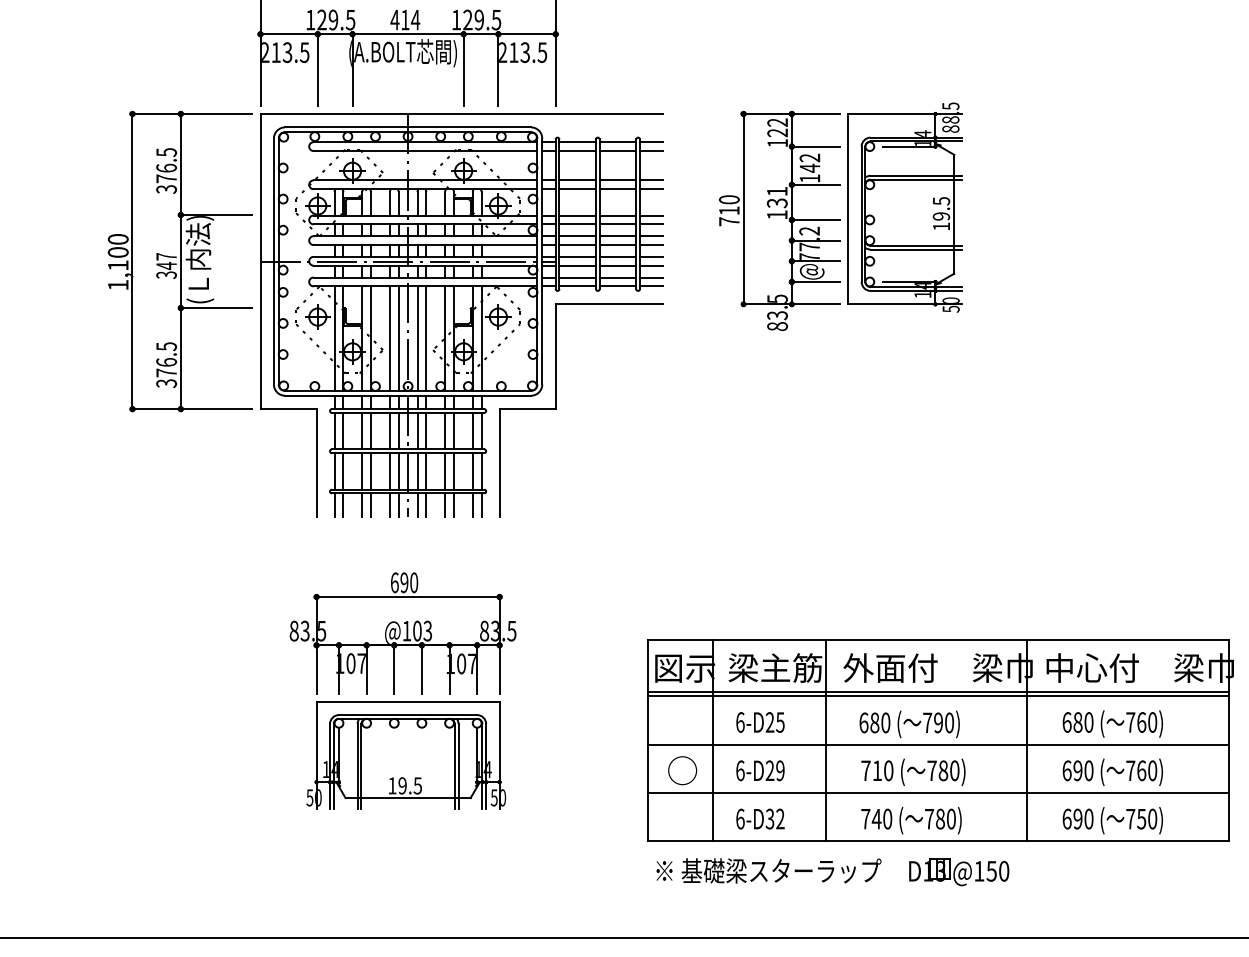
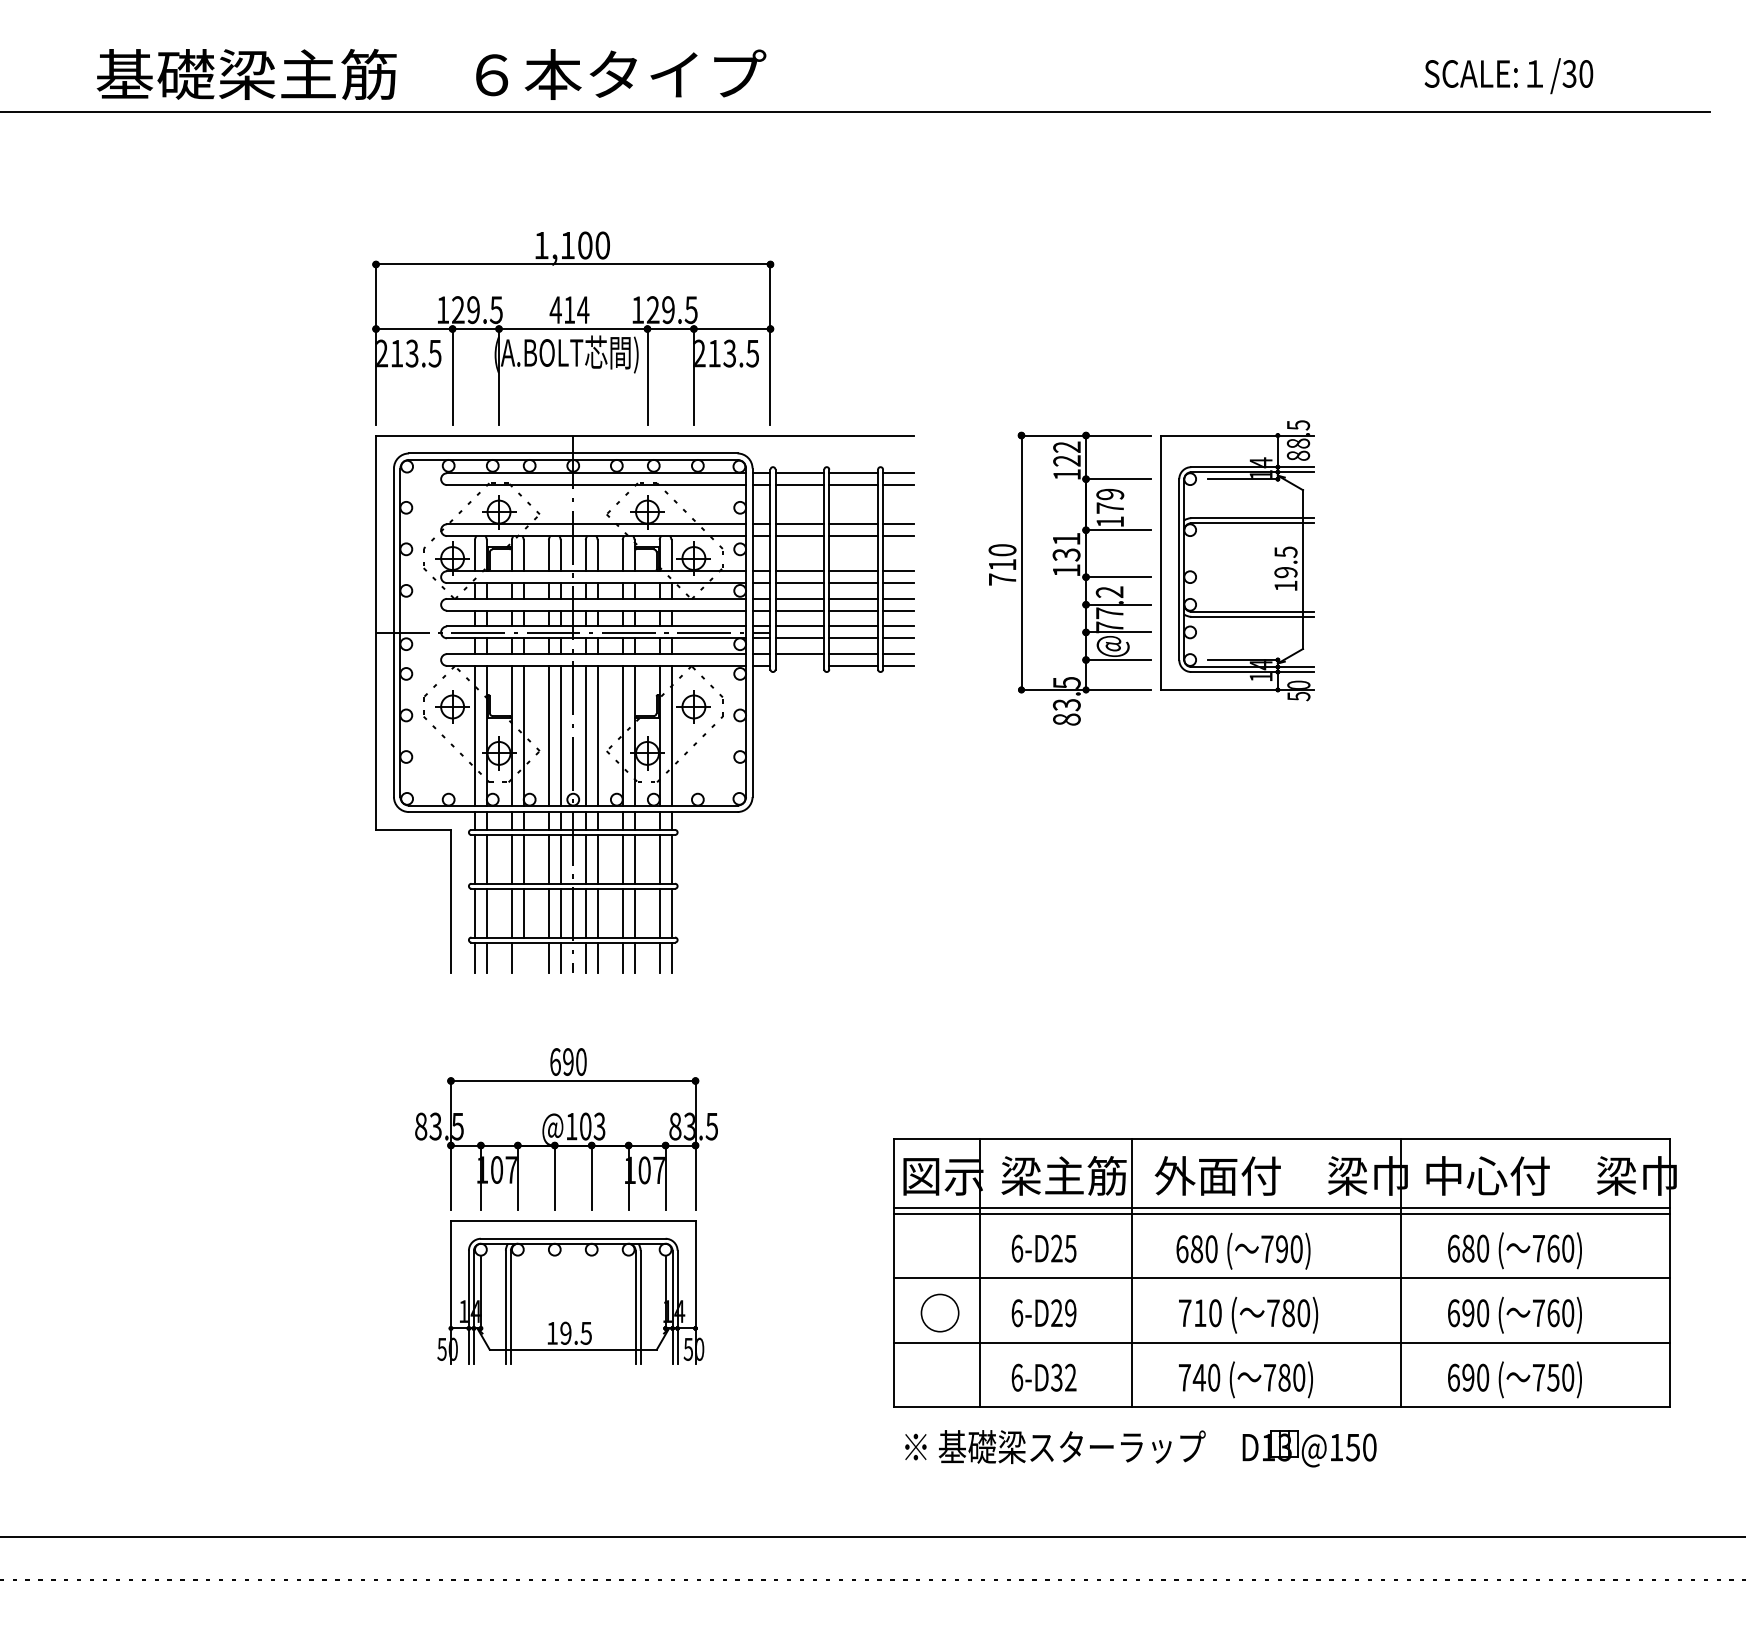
text: (810, 163) -> (1110, 501), 142 -> 179
part: (180, 261) -> (268, 632), removed
line: (577, 286) -> (799, 665), removed
part: (555, 409) -> (770, 830), removed
line: (370, 504) -> (523, 957), removed

